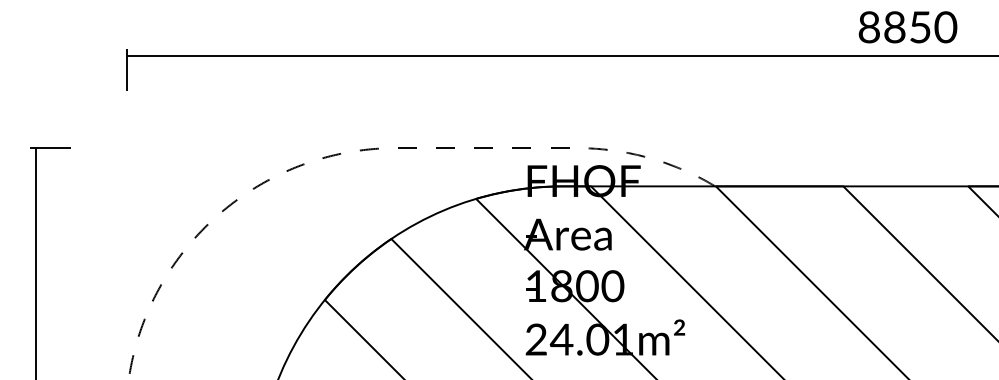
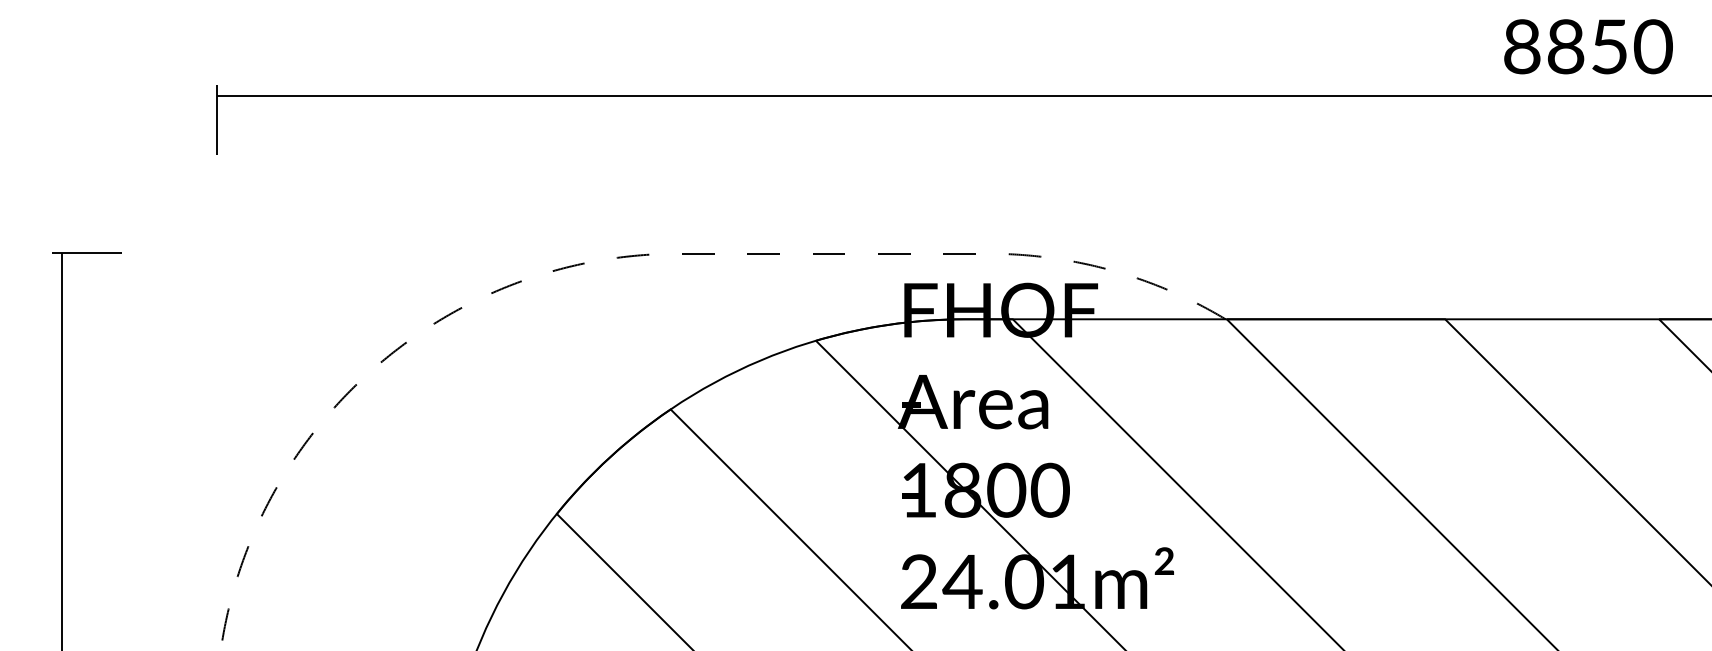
text: (907, 27) -> (1587, 47), moved

